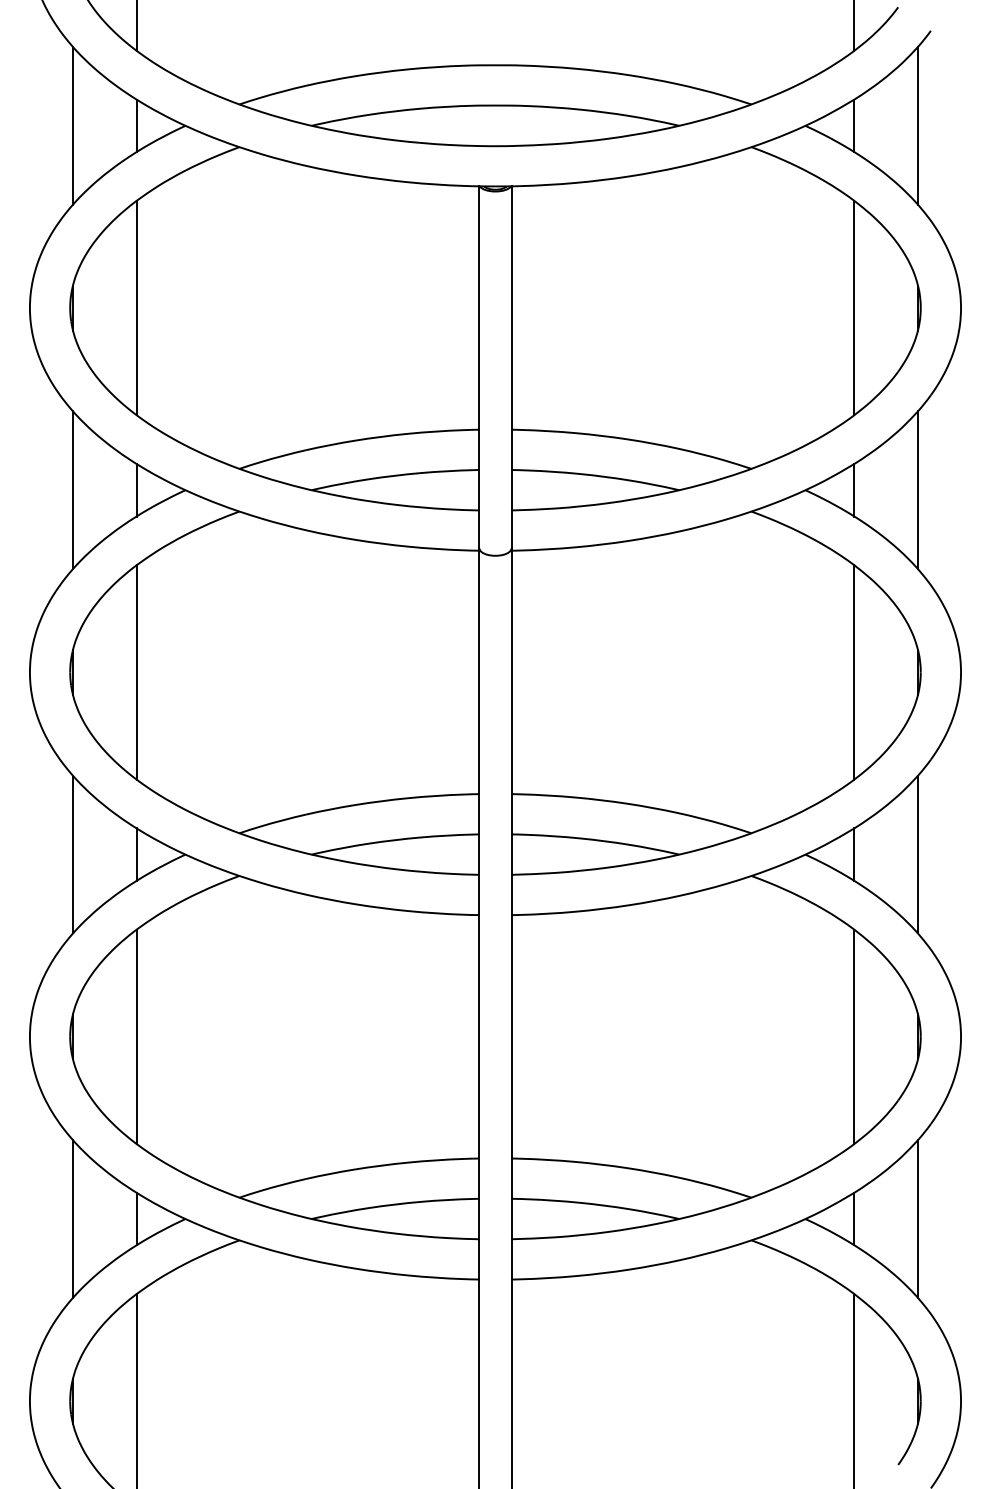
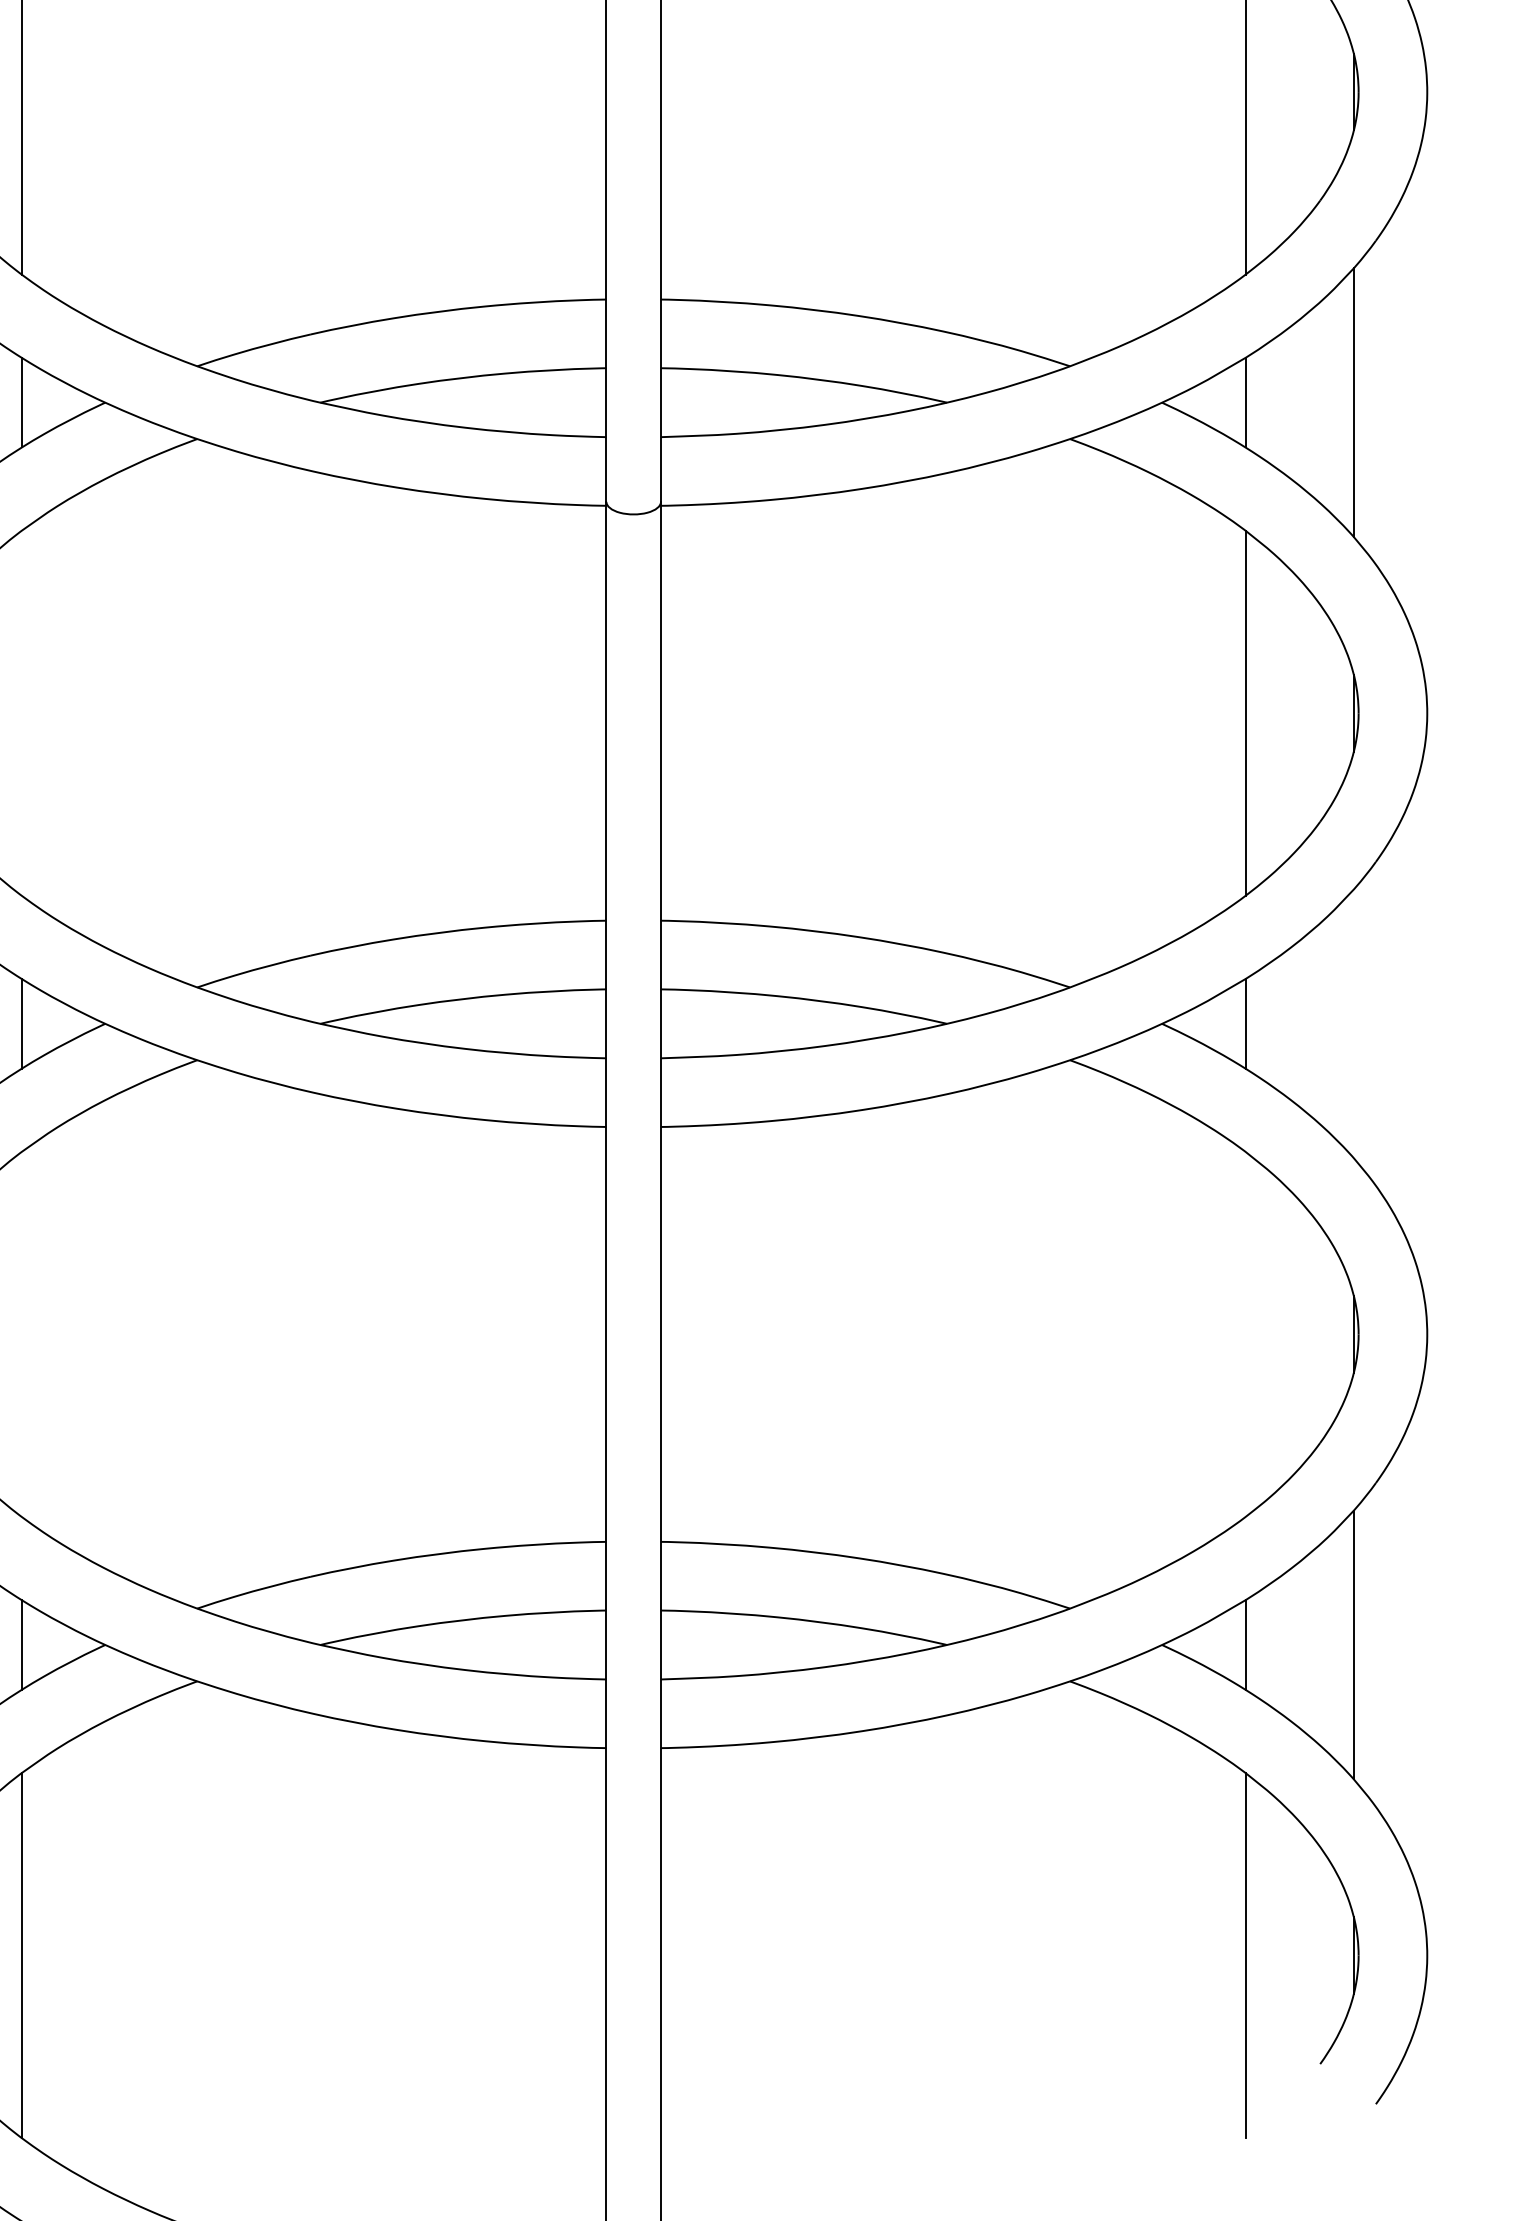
line: (136, 672) -> (21, 713), removed
line: (917, 854) -> (1353, 1023), removed
line: (136, 1036) -> (21, 1333), removed
line: (854, 1036) -> (1245, 1333), removed

